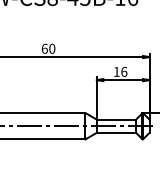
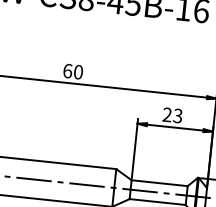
text: (120, 71) -> (172, 114), 16 -> 23

